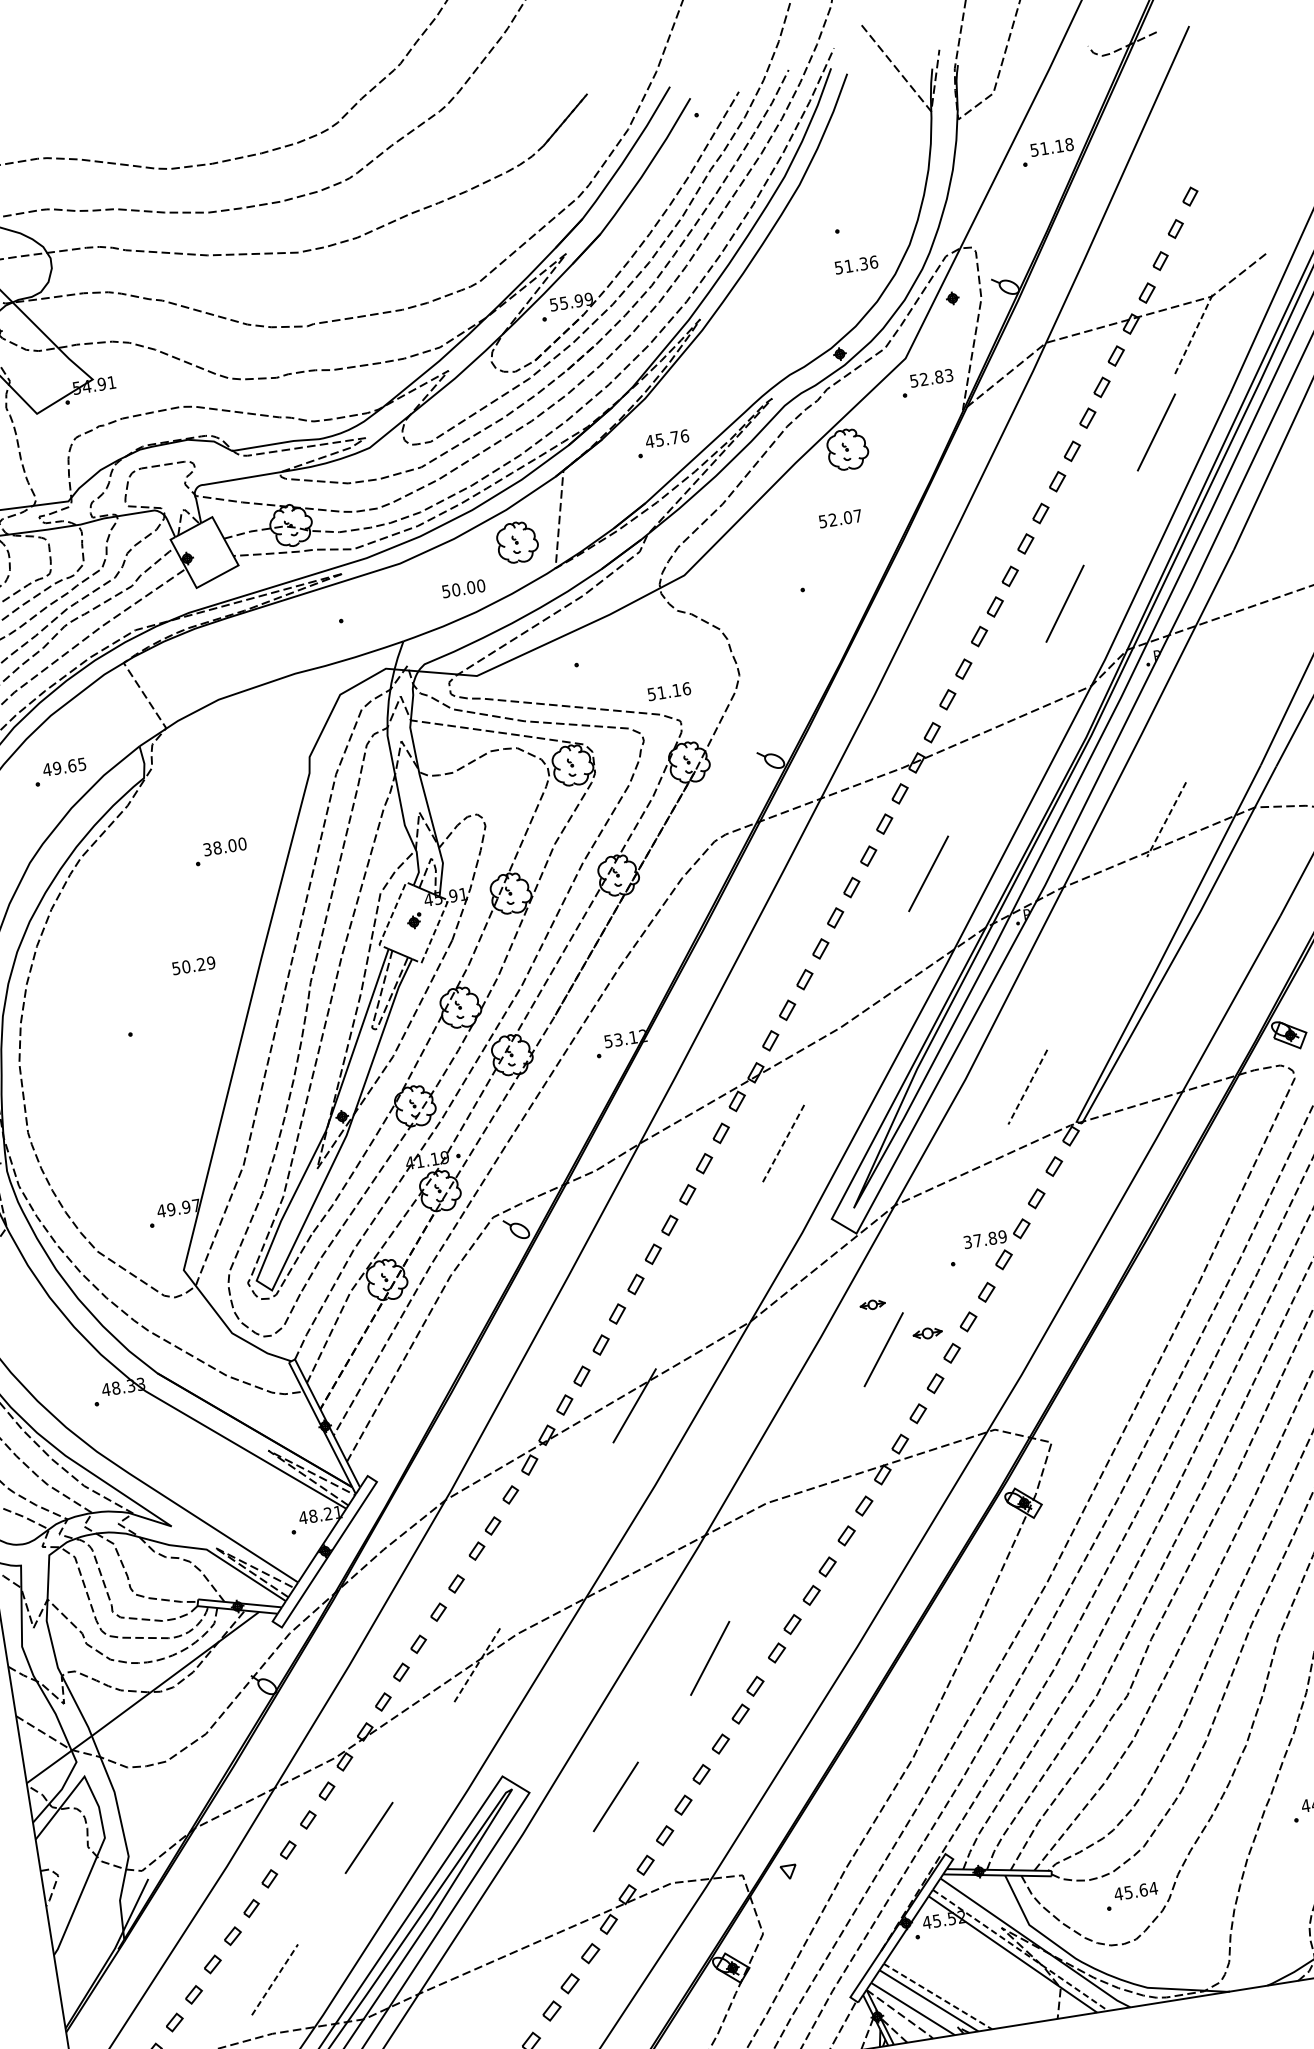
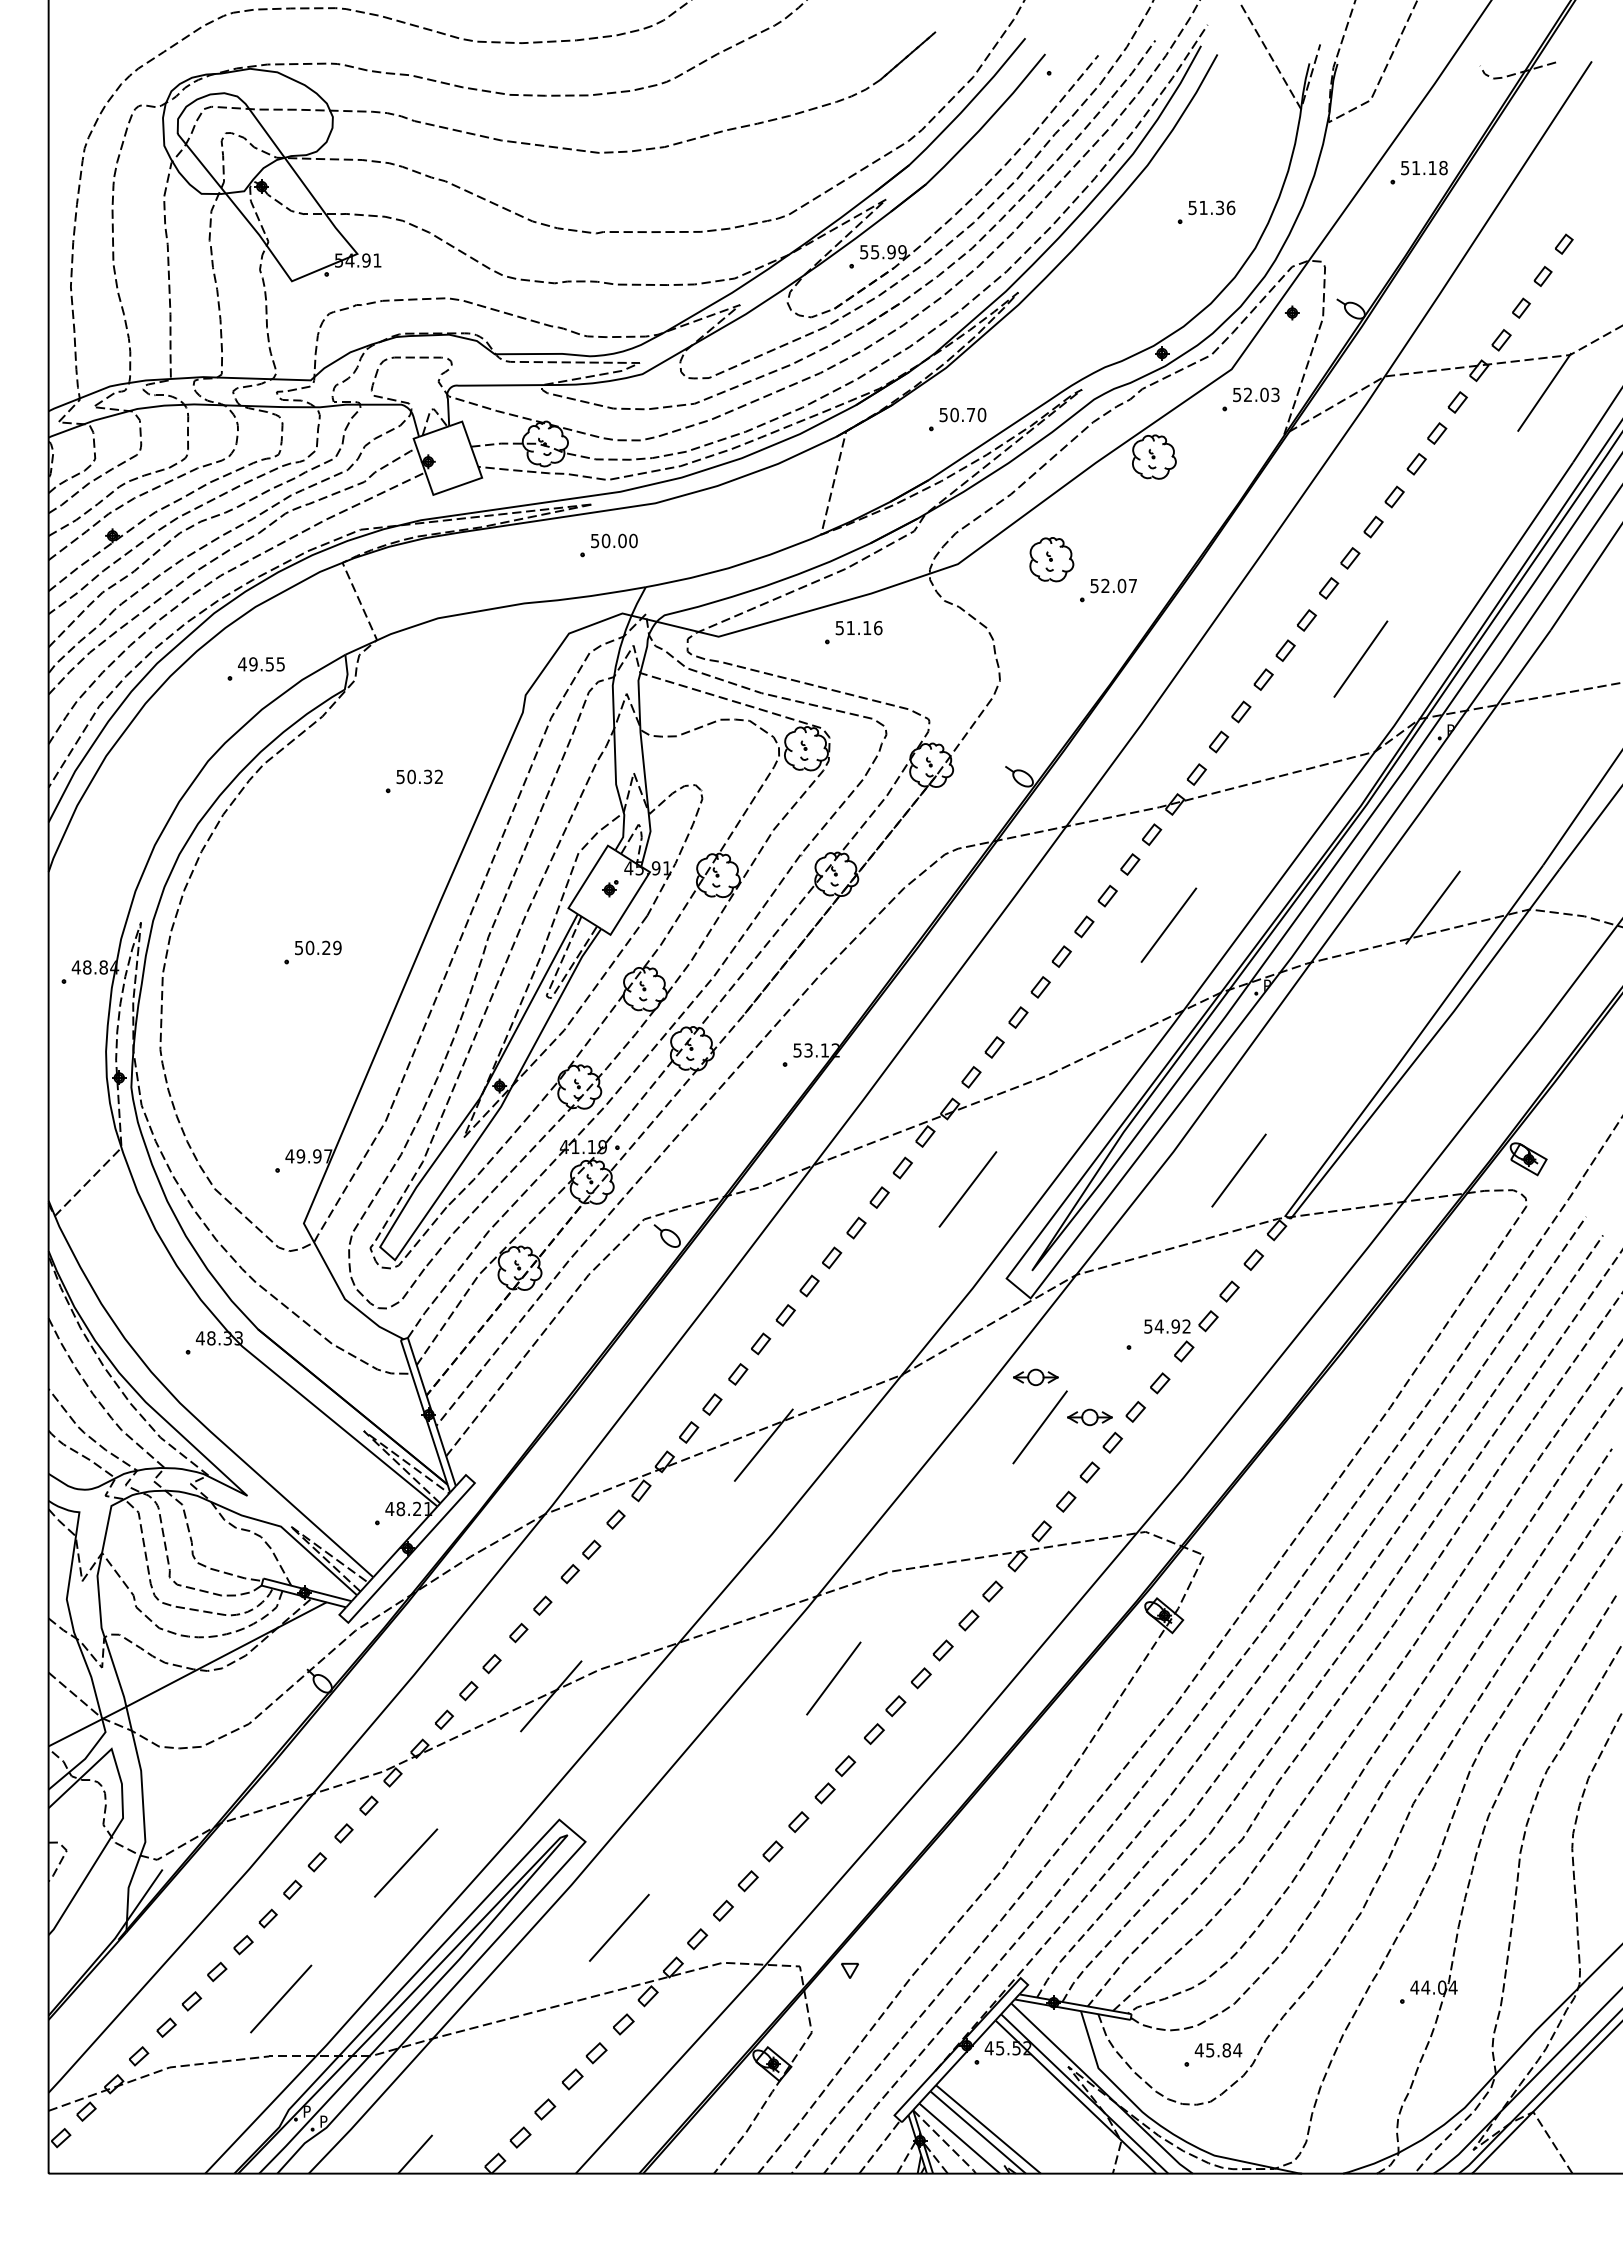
text: (856, 264) -> (1211, 207), moved
line: (1193, 334) -> (1544, 392), dashed -> solid
text: (939, 376) -> (1264, 394), 52.83 -> 52.03
line: (1156, 431) -> (1487, 490), removed
text: (666, 438) -> (962, 414), 45.76 -> 50.70
text: (840, 518) -> (1113, 585), moved
part: (517, 542) -> (1051, 559), moved
text: (463, 588) -> (614, 540), moved
text: (668, 692) -> (858, 628), moved
text: (71, 766) -> (269, 664), 49.65 -> 49.55
line: (1167, 819) -> (1433, 907), dashed -> solid
text: (225, 846) -> (420, 776), 38.00 -> 50.32
line: (392, 915) -> (587, 878), dashed -> solid
line: (435, 931) -> (630, 903), dashed -> solid
text: (193, 965) -> (318, 947), moved
line: (1028, 1087) -> (1239, 1170), dashed -> solid
line: (783, 1143) -> (967, 1189), dashed -> solid
text: (985, 1239) -> (1167, 1326), 37.89 -> 54.92
part: (872, 1304) -> (1035, 1377), size x1.67
part: (927, 1333) -> (1089, 1417), size x1.43
line: (709, 1658) -> (833, 1678), moved
line: (477, 1665) -> (551, 1696), dashed -> solid
line: (615, 1796) -> (619, 1927), moved
text: (1143, 1890) -> (1226, 2050), 45.64 -> 45.84
line: (1021, 1950) -> (1085, 2094), dashed -> solid
line: (275, 1980) -> (281, 1999), dashed -> solid
line: (938, 1996) -> (988, 2129), dashed -> solid

